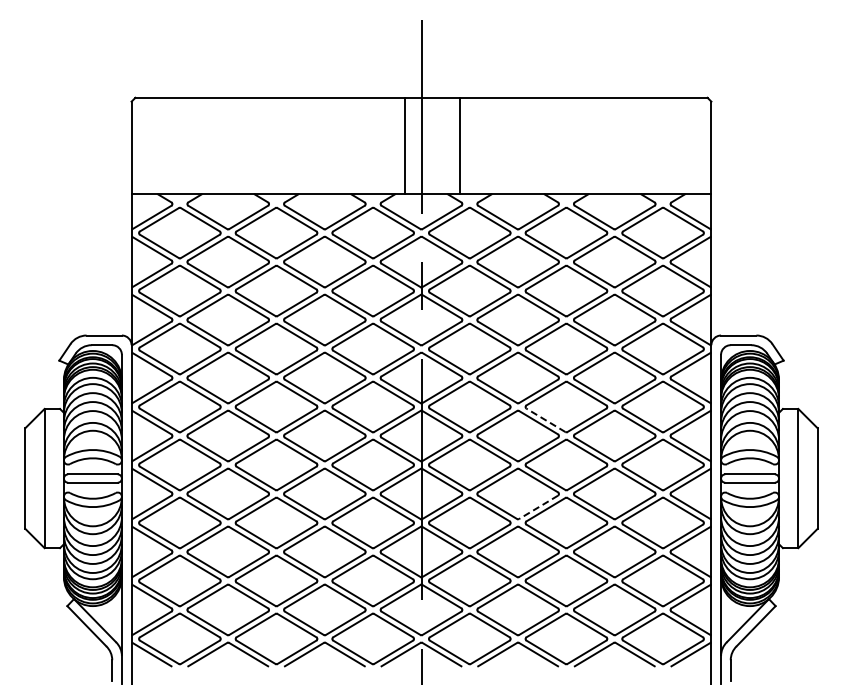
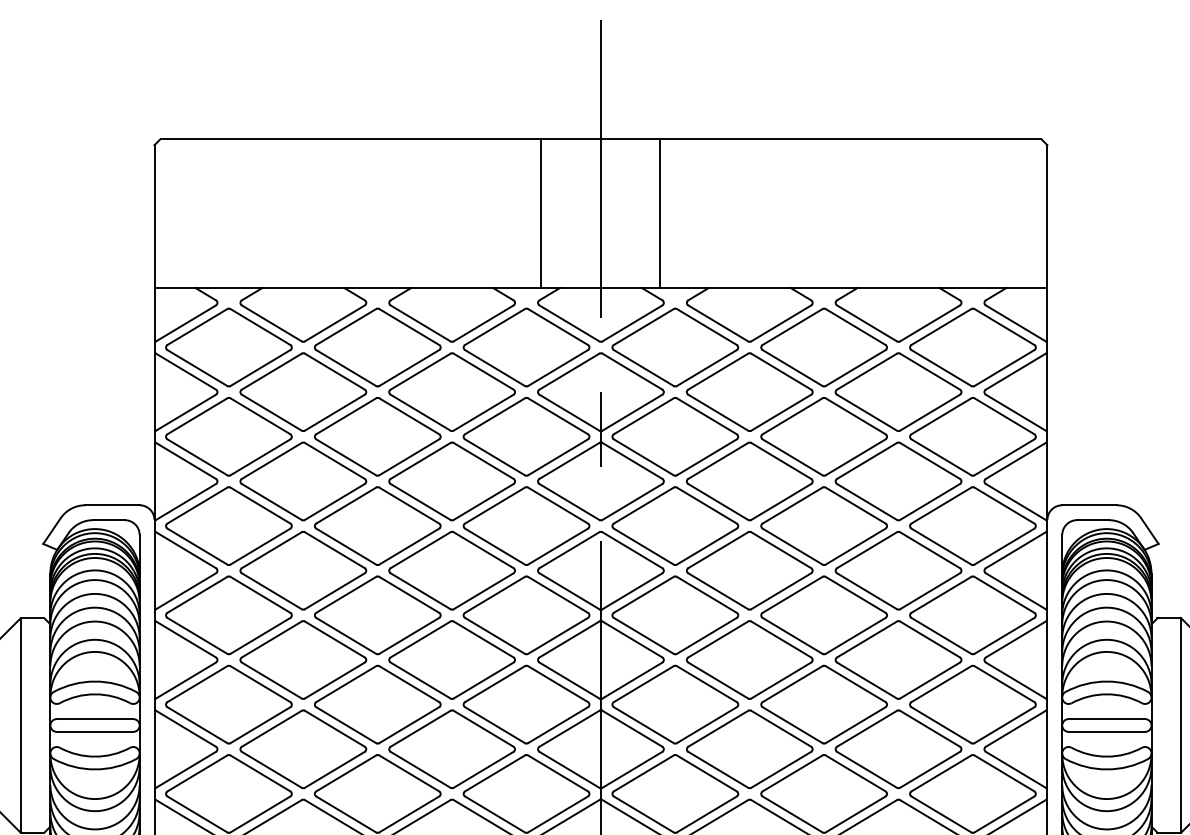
line: (404, 145) -> (540, 212), moved
line: (545, 420) -> (791, 636), dashed -> solid
line: (538, 507) -> (781, 770), dashed -> solid

